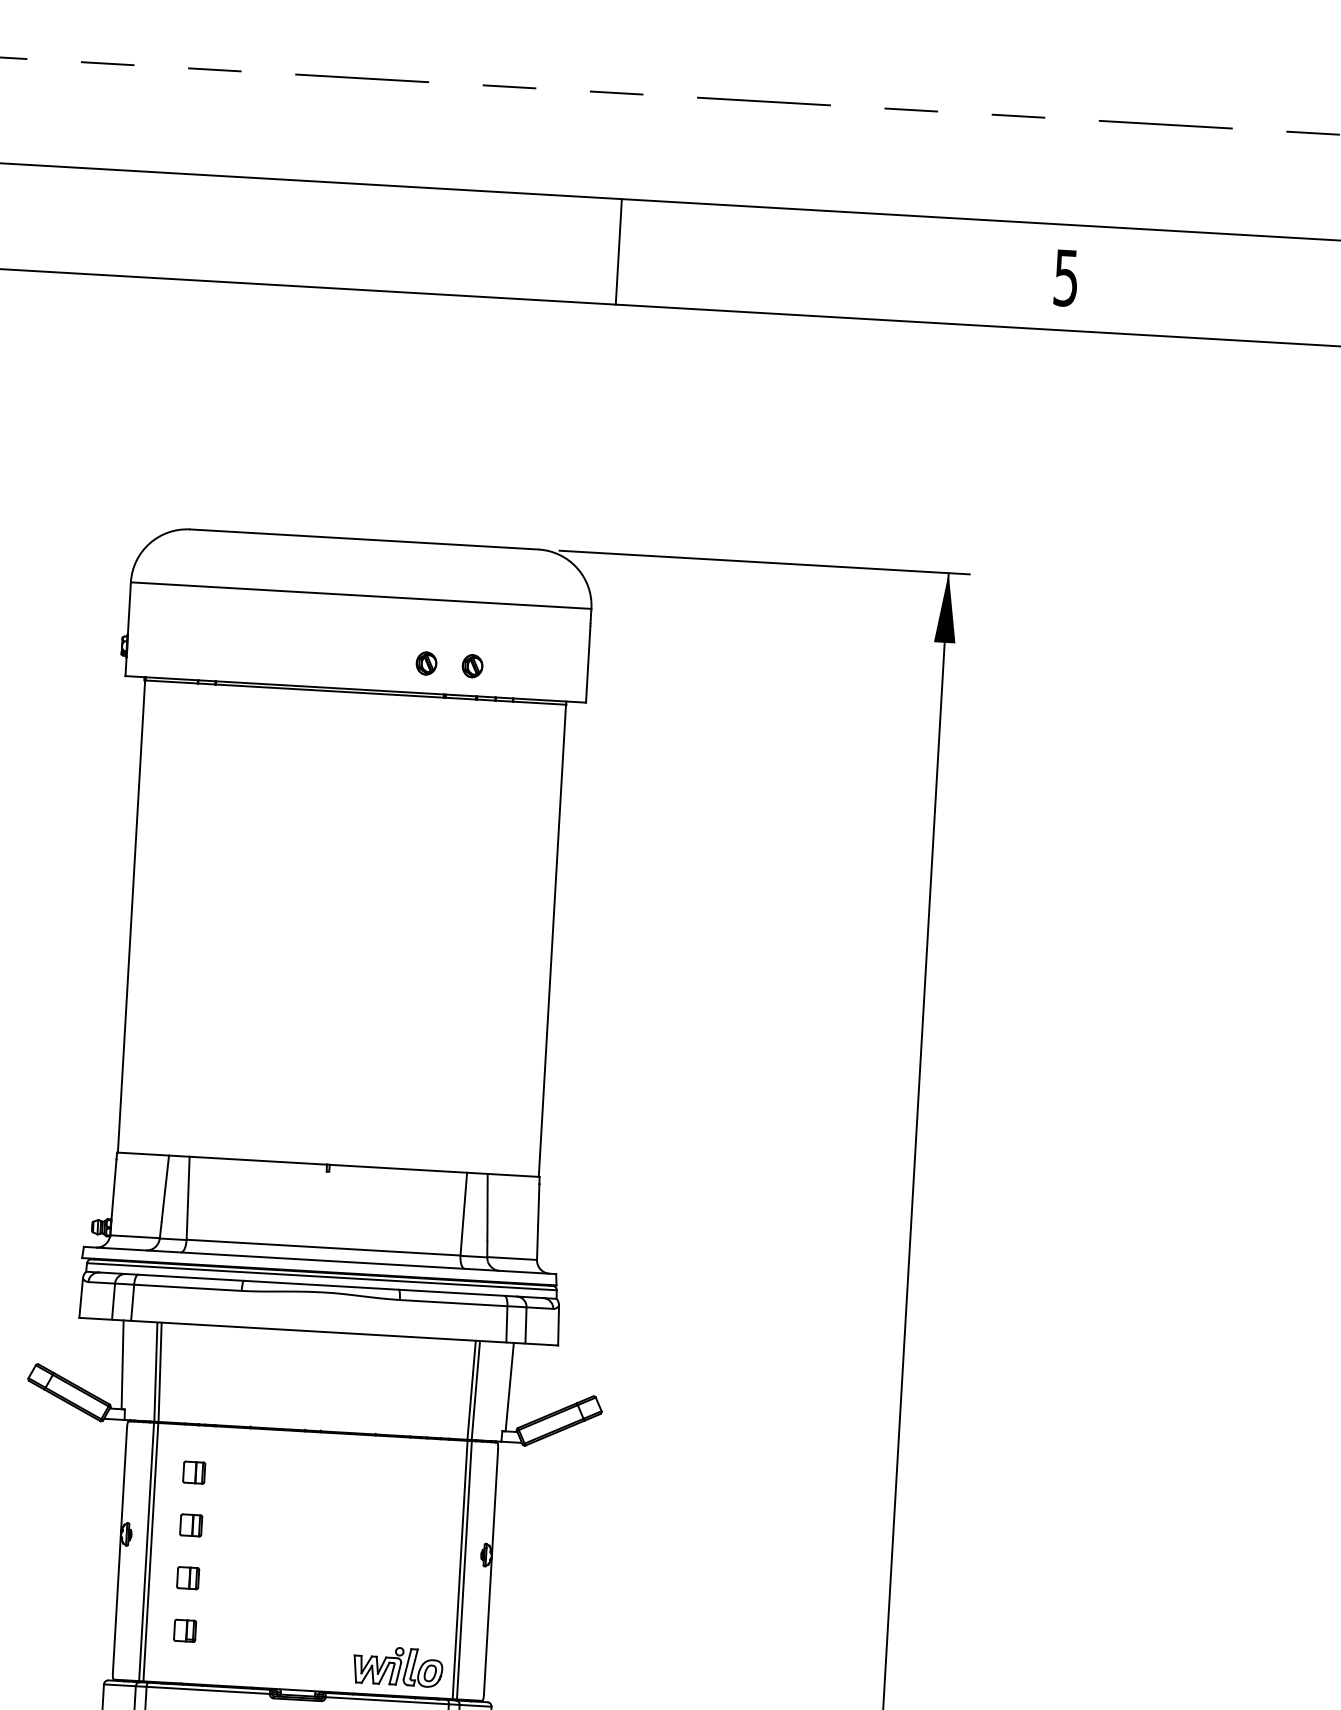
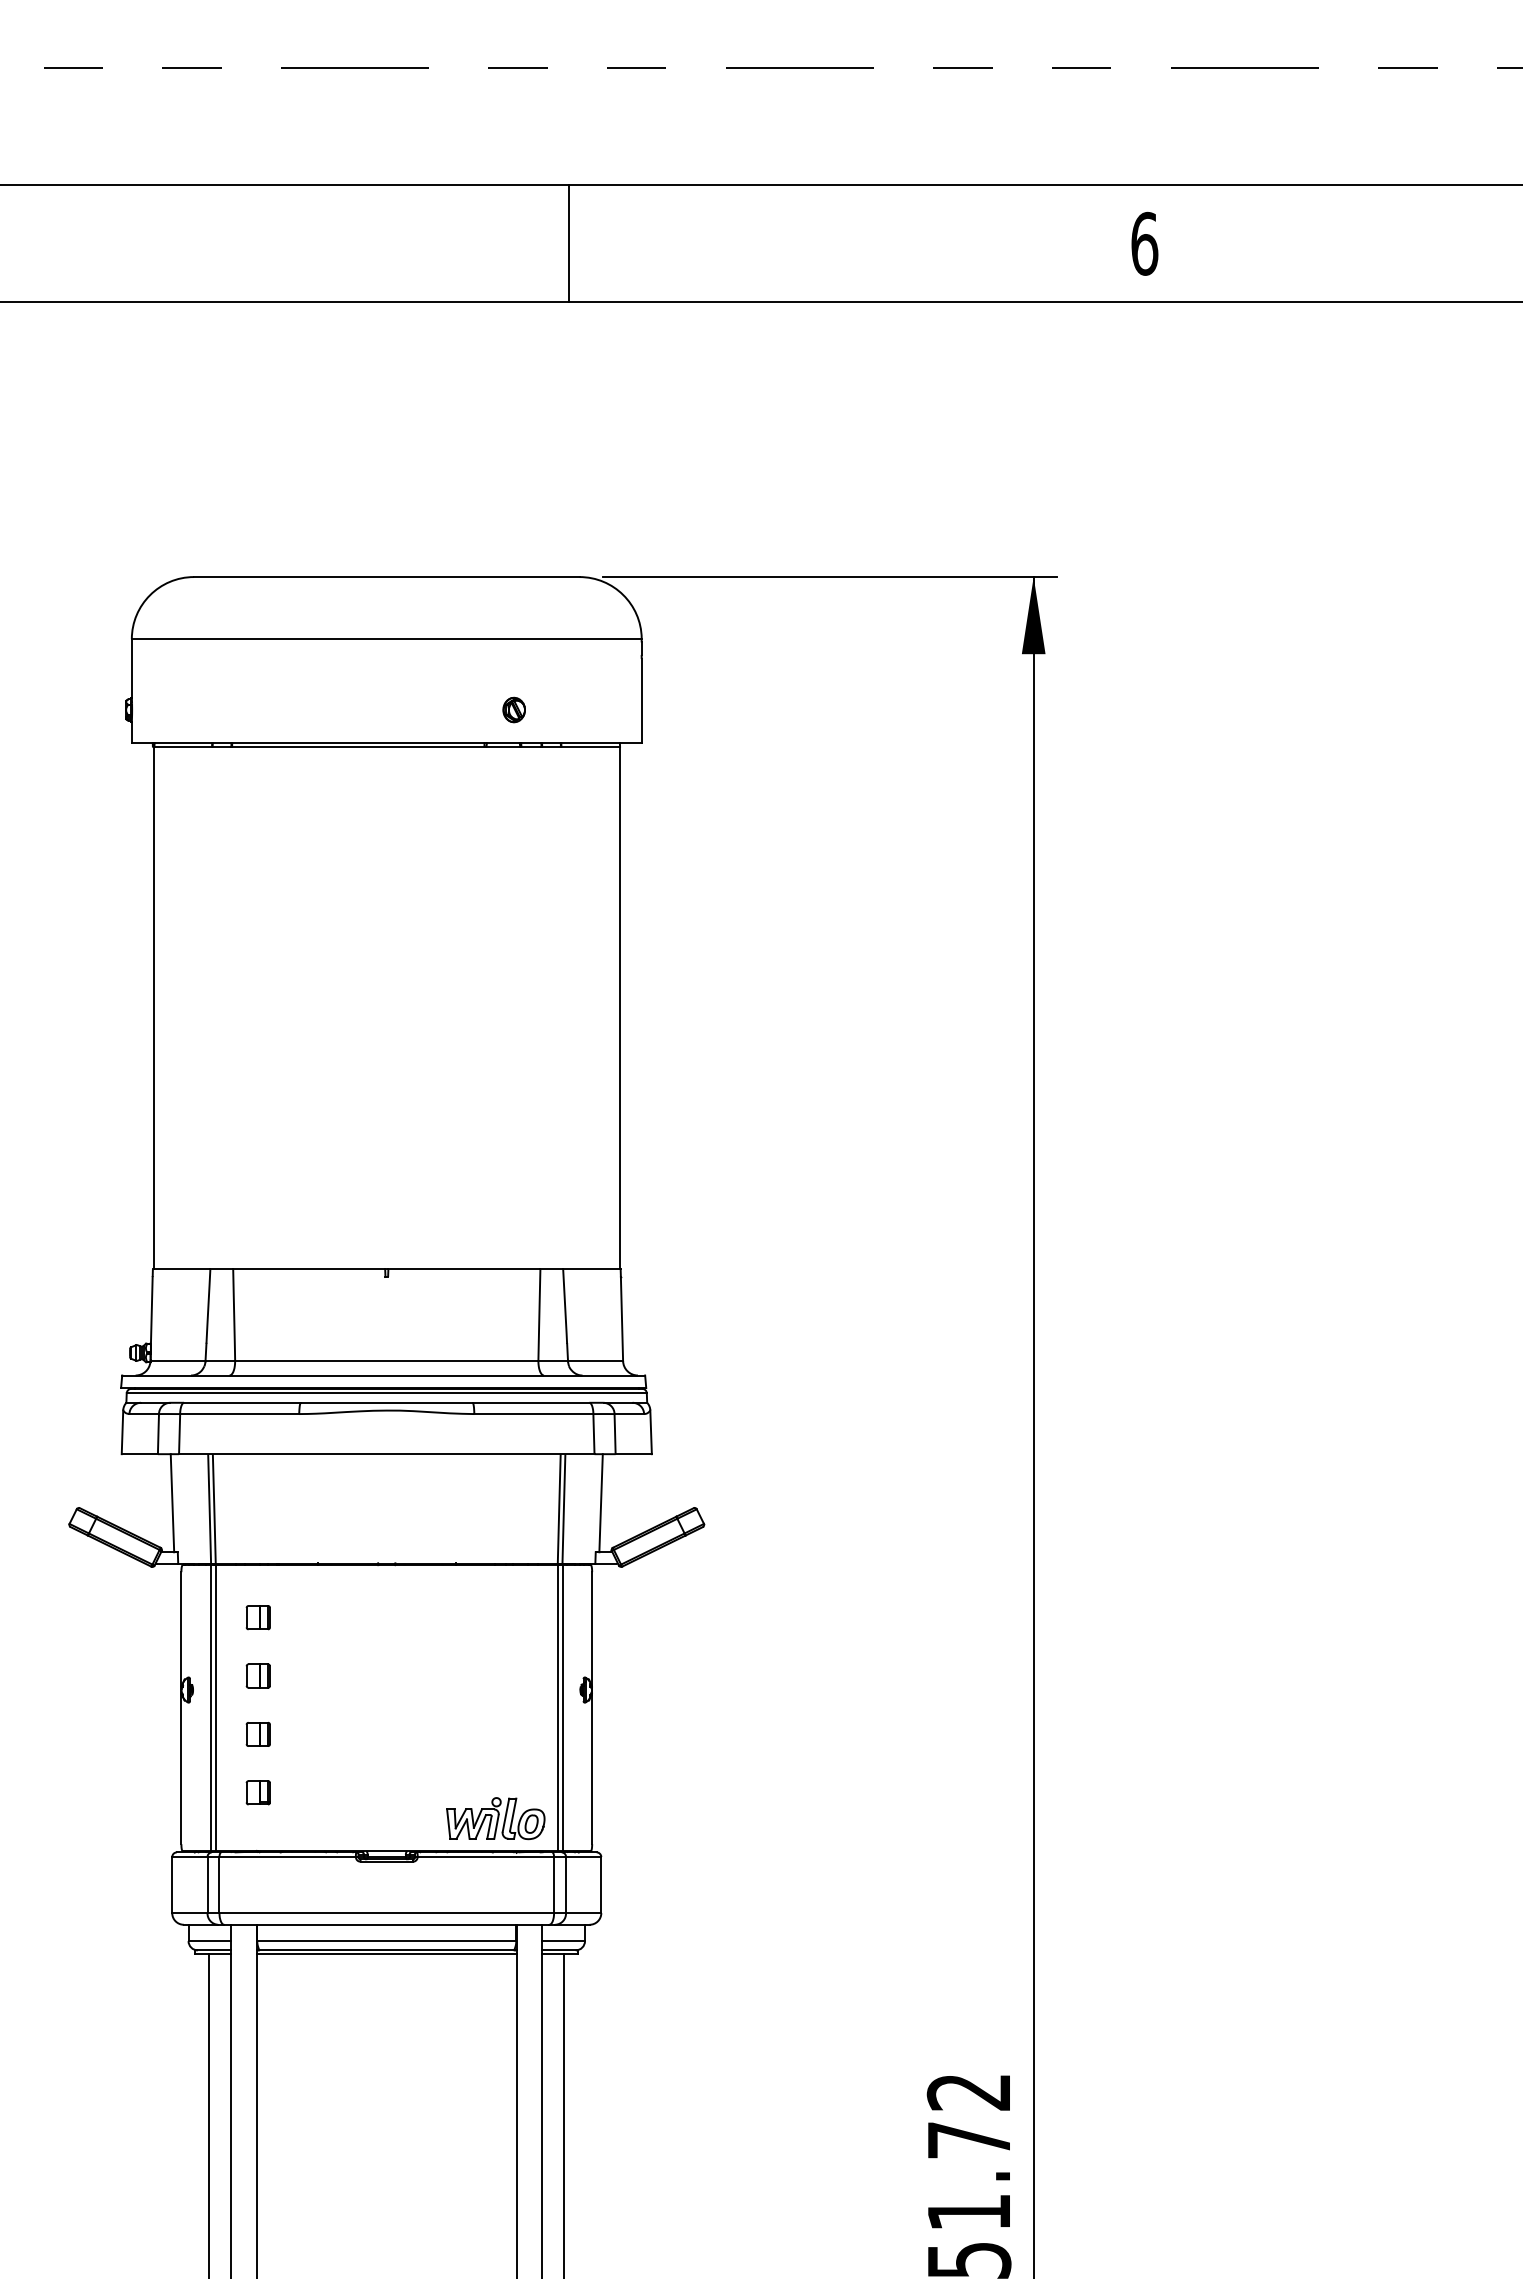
line: (619, 251) -> (569, 243), moved
text: (1066, 277) -> (1144, 243), 5 -> 6
part: (425, 663) -> (462, 709), removed

